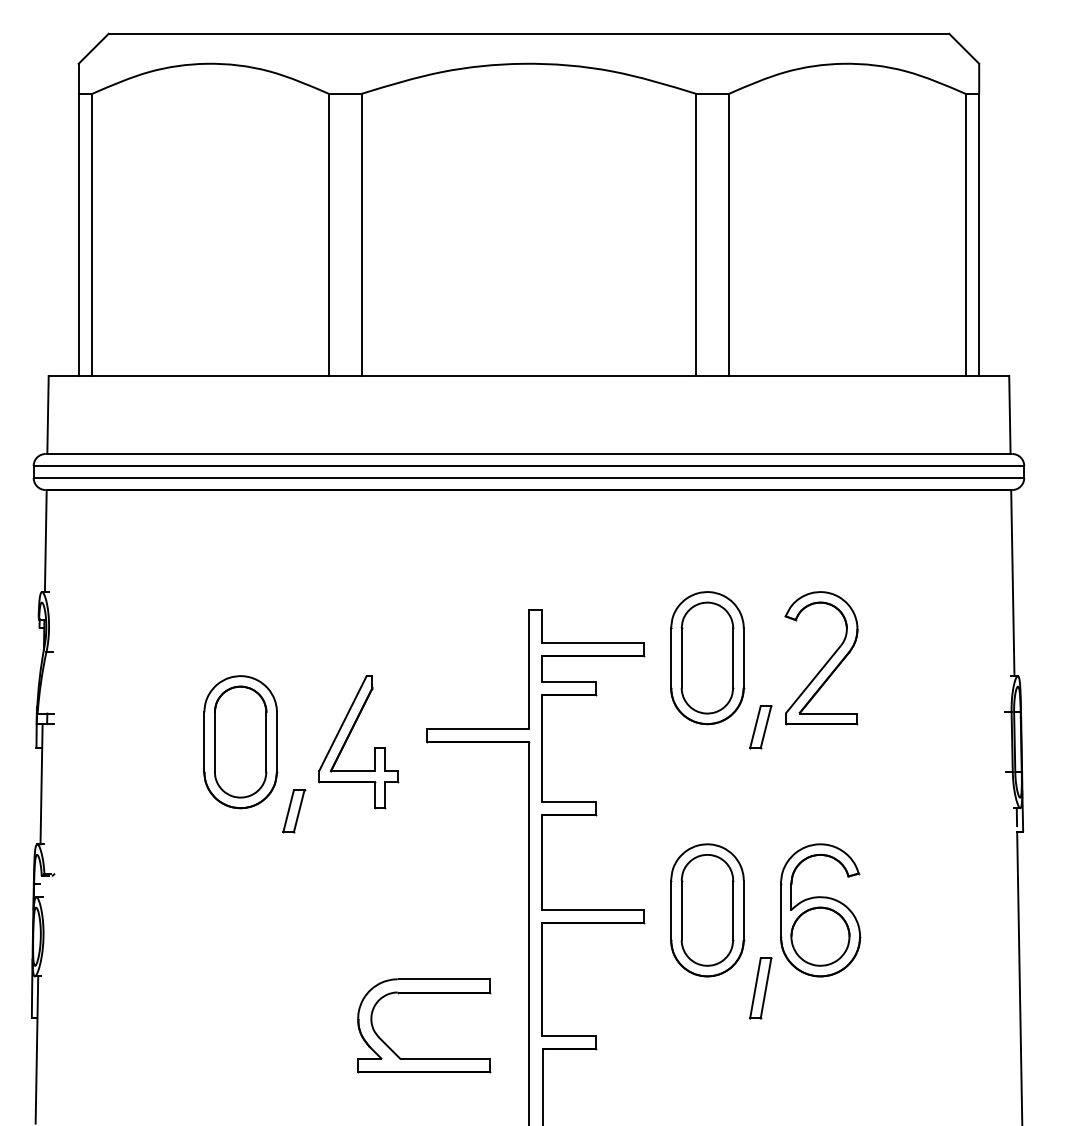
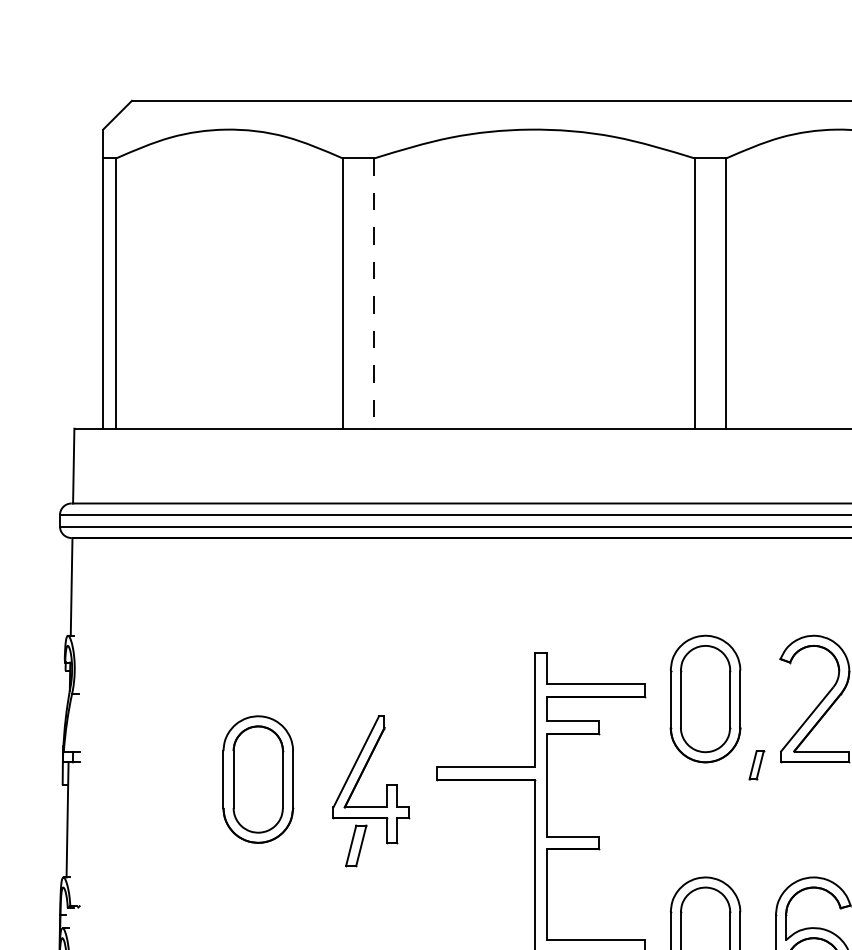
line: (361, 235) -> (374, 294), solid -> dashed
part: (760, 727) -> (756, 765), size x0.7
part: (294, 811) -> (356, 846), moved

